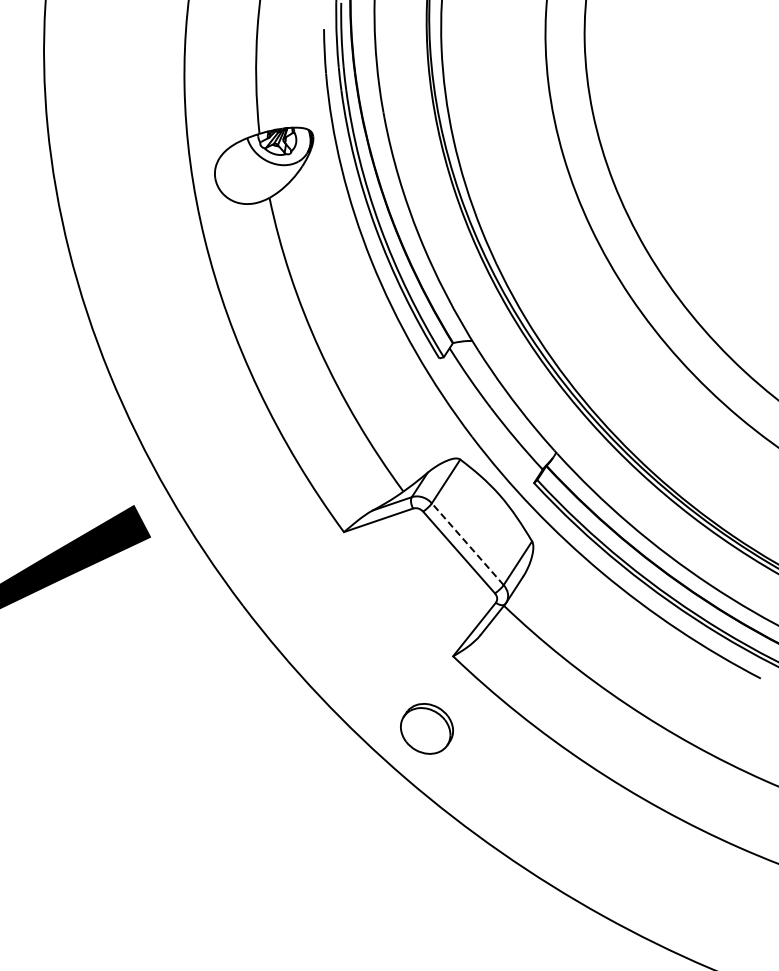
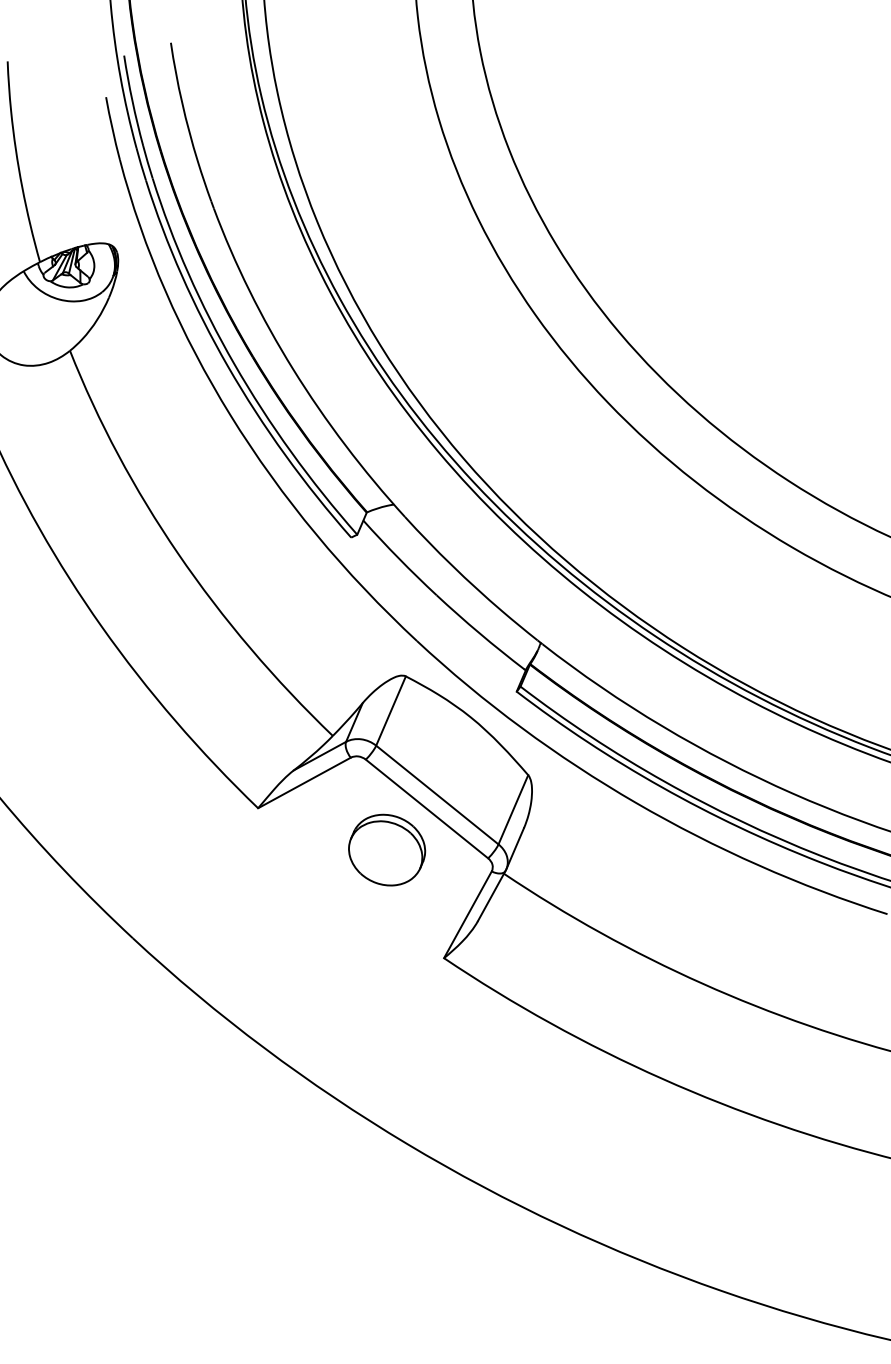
line: (467, 543) -> (436, 794), dashed -> solid
part: (426, 728) -> (386, 849), moved

